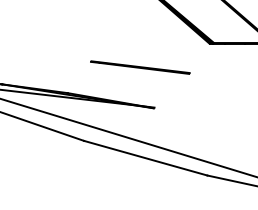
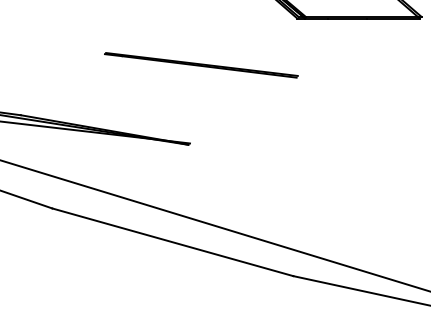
line: (140, 67) -> (201, 65), moved

